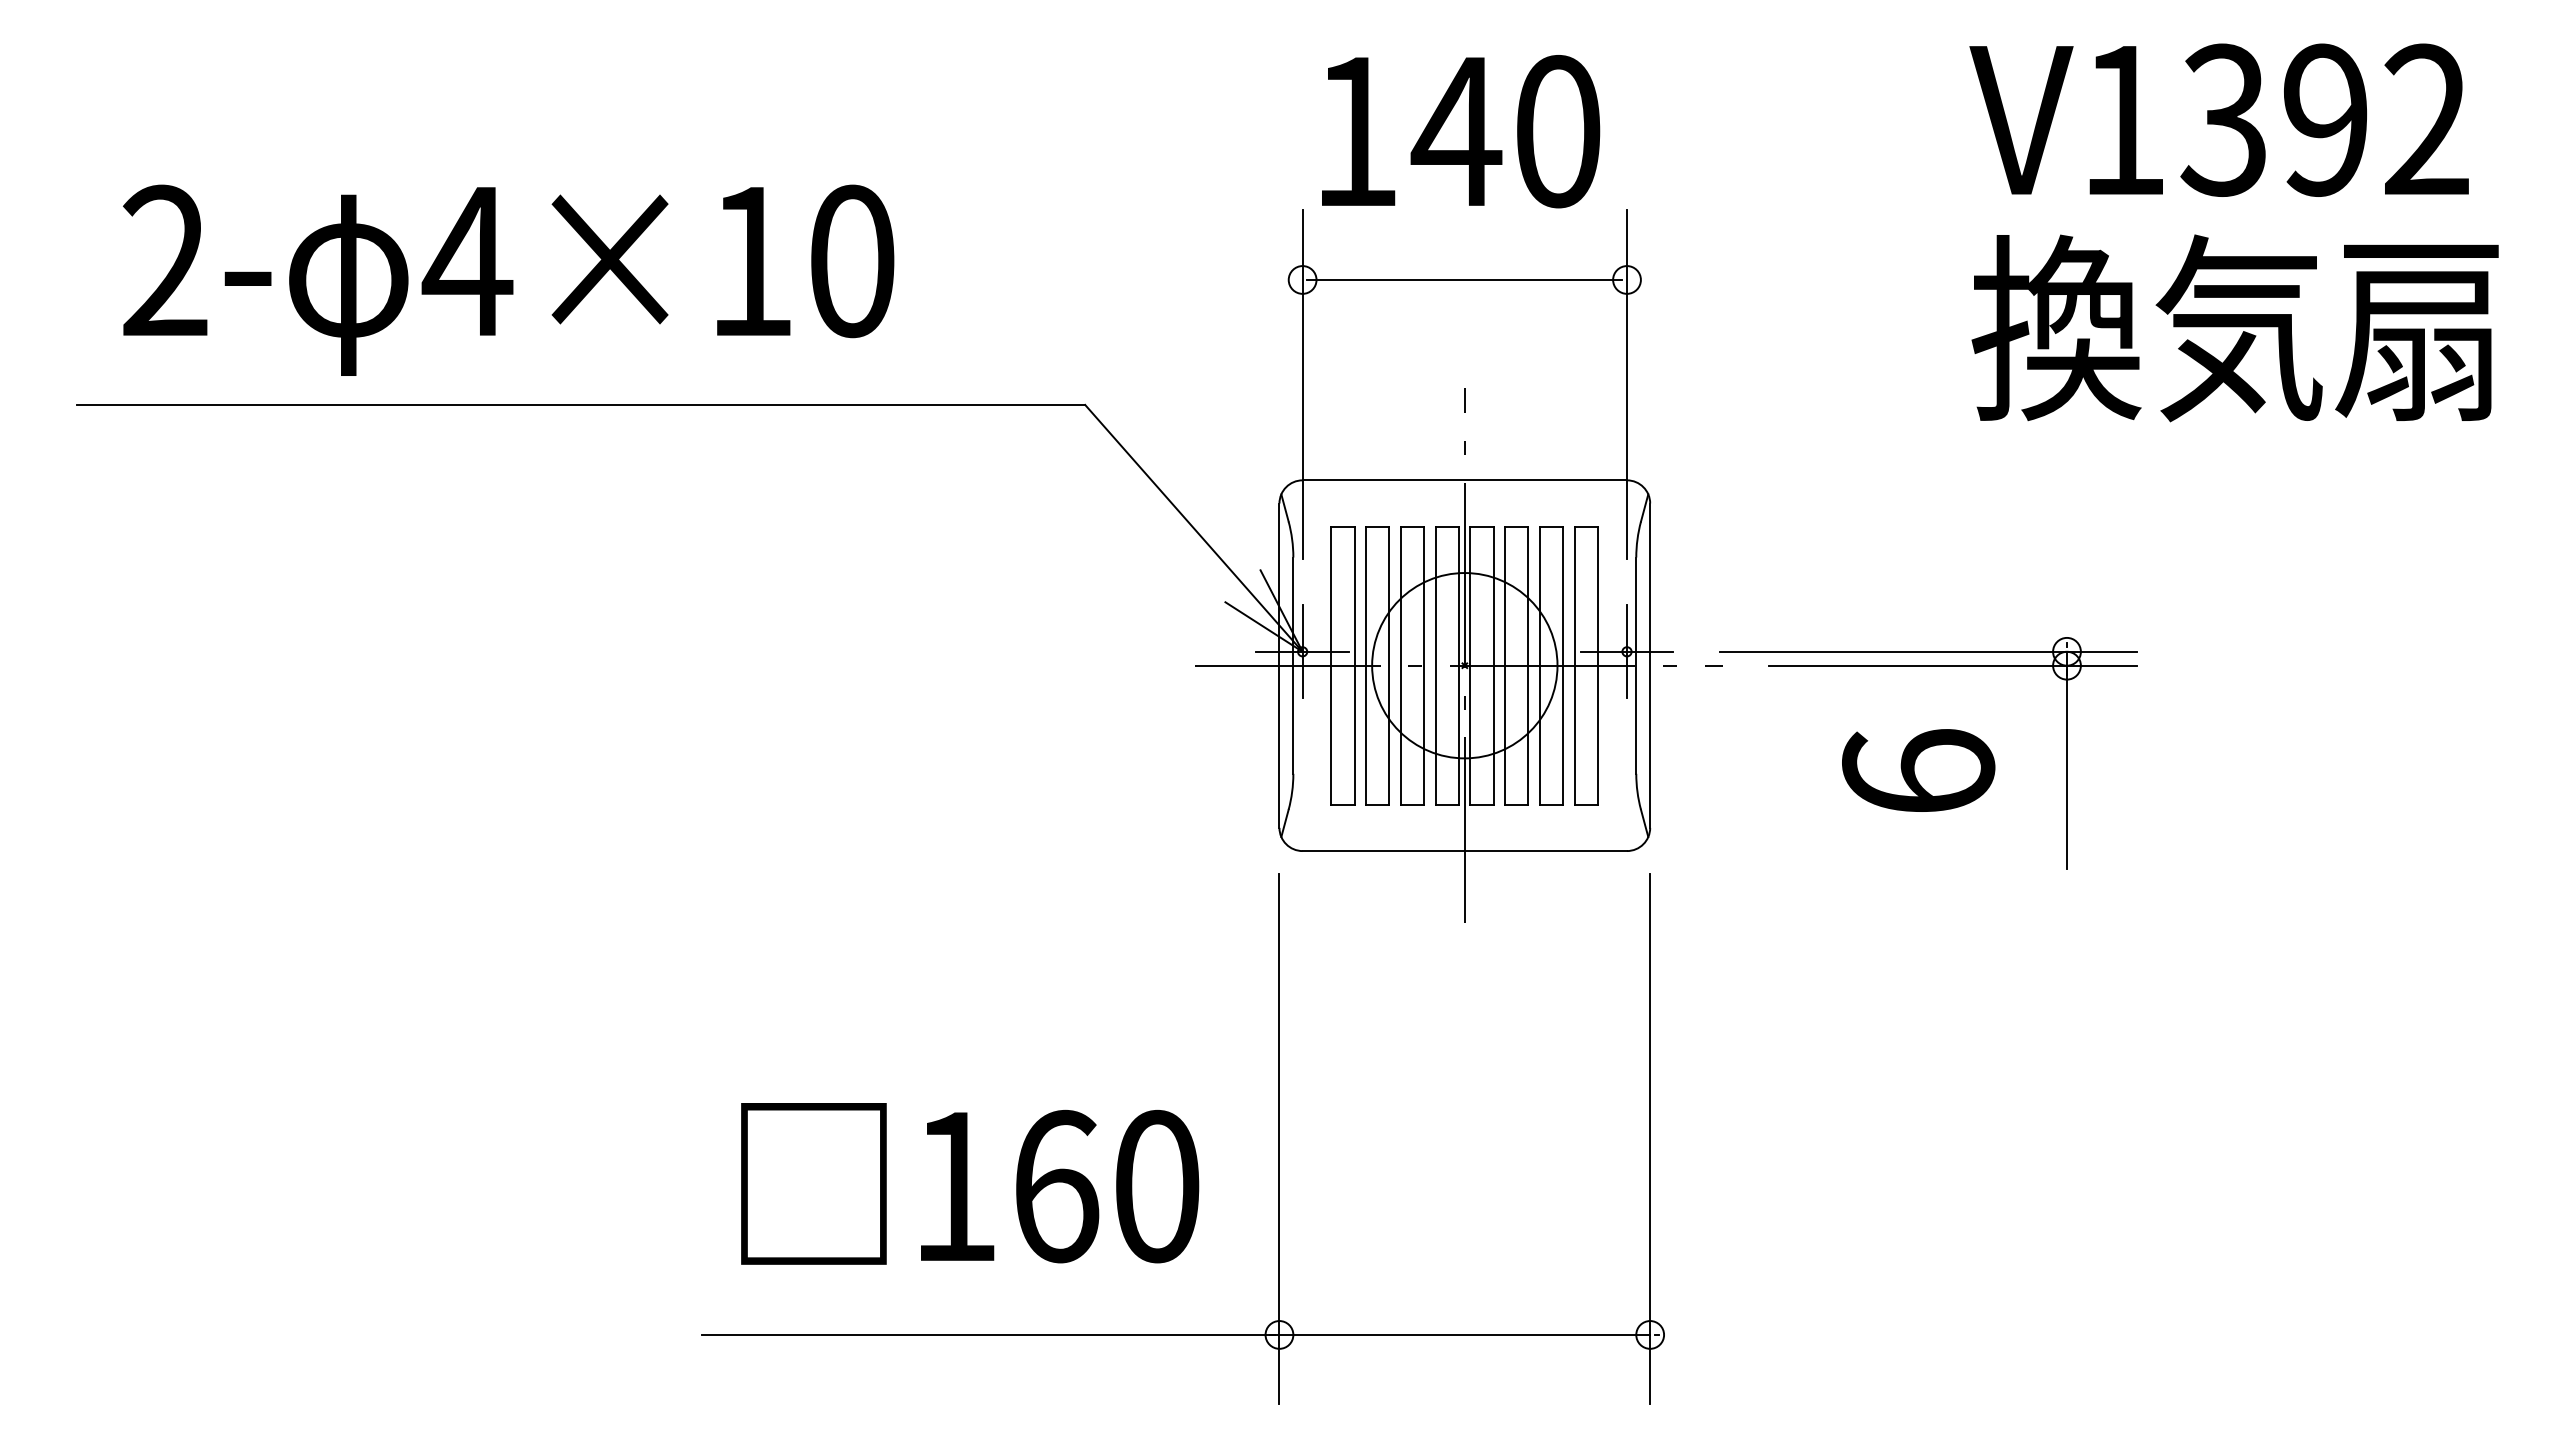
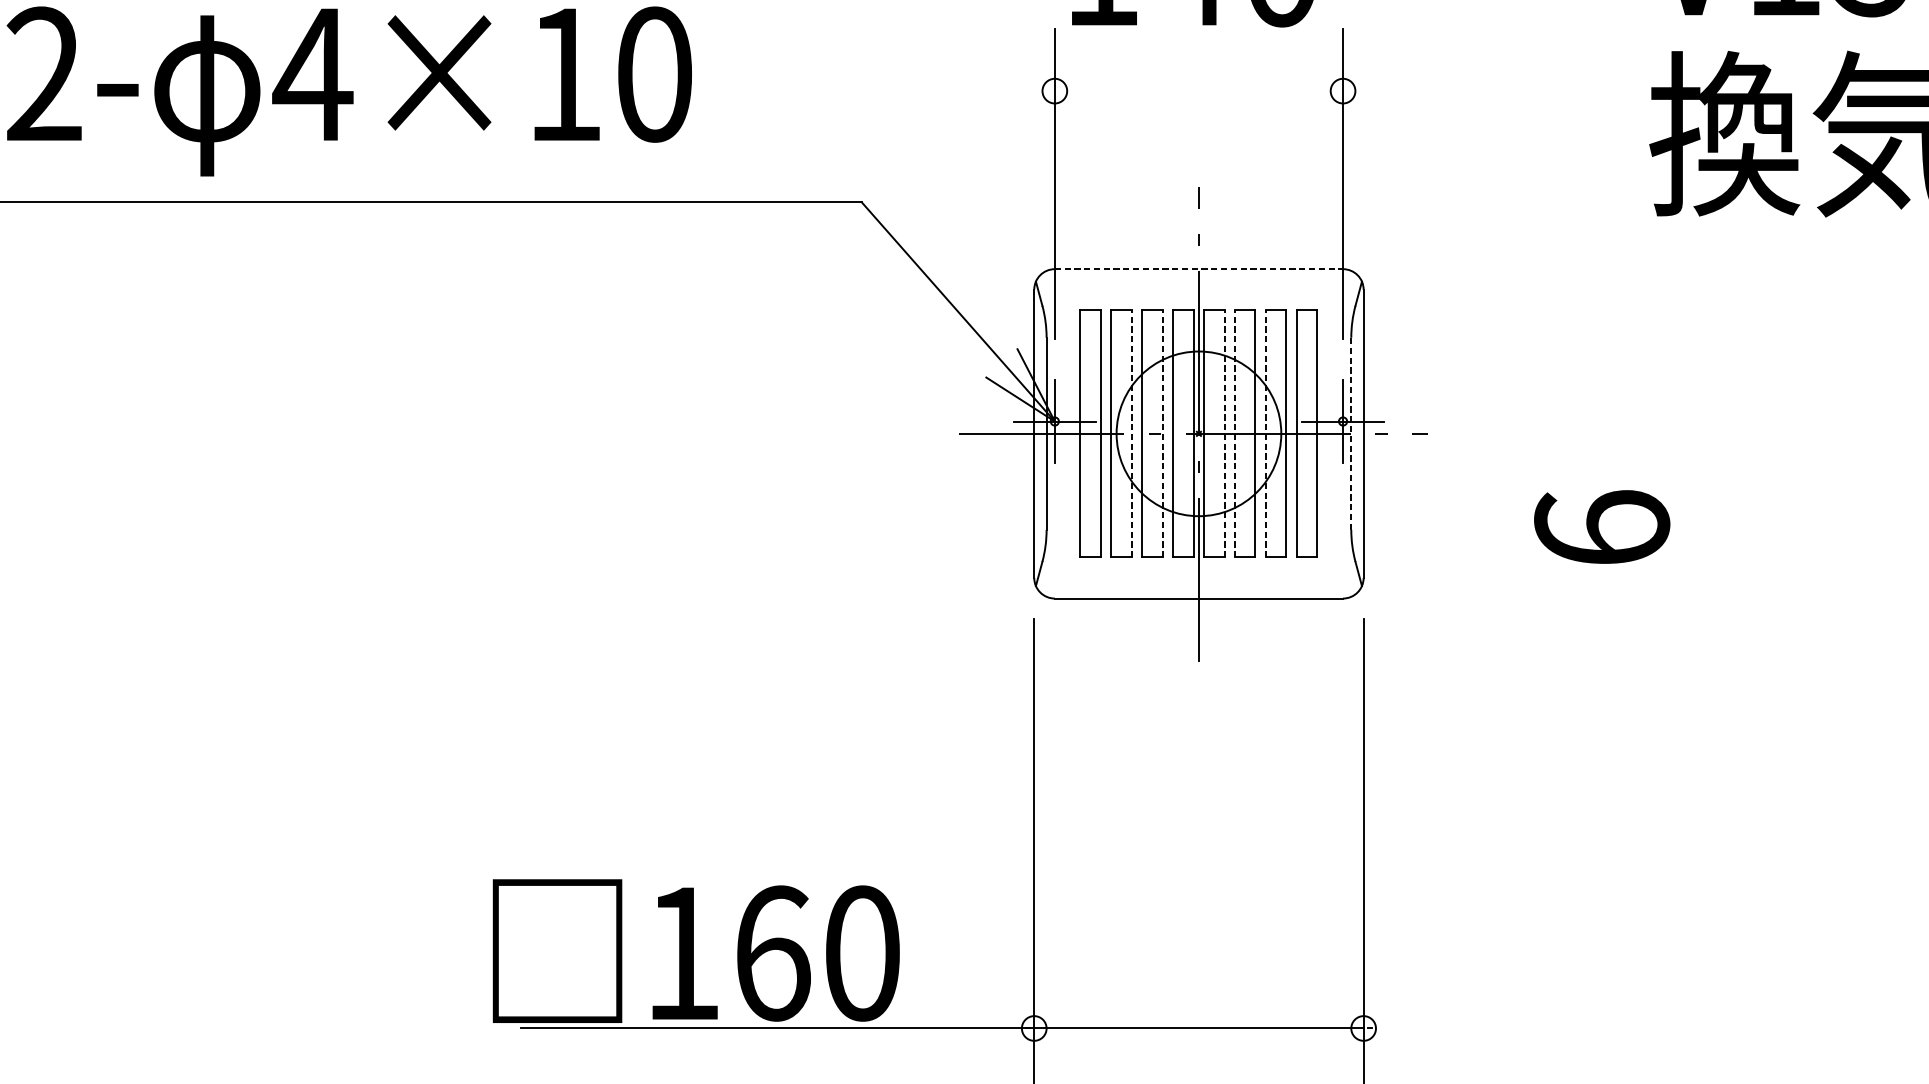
line: (1464, 279) -> (1198, 90), removed
line: (1465, 480) -> (1199, 269), solid -> dashed
line: (1389, 665) -> (1132, 433), solid -> dashed
line: (1424, 665) -> (1163, 433), solid -> dashed
line: (1493, 665) -> (1224, 433), solid -> dashed
line: (1505, 665) -> (1235, 433), solid -> dashed
line: (1539, 665) -> (1265, 433), solid -> dashed
line: (1636, 665) -> (1351, 433), solid -> dashed
part: (1928, 666) -> (1610, 434), removed
text: (970, 1183) -> (696, 950), moved

